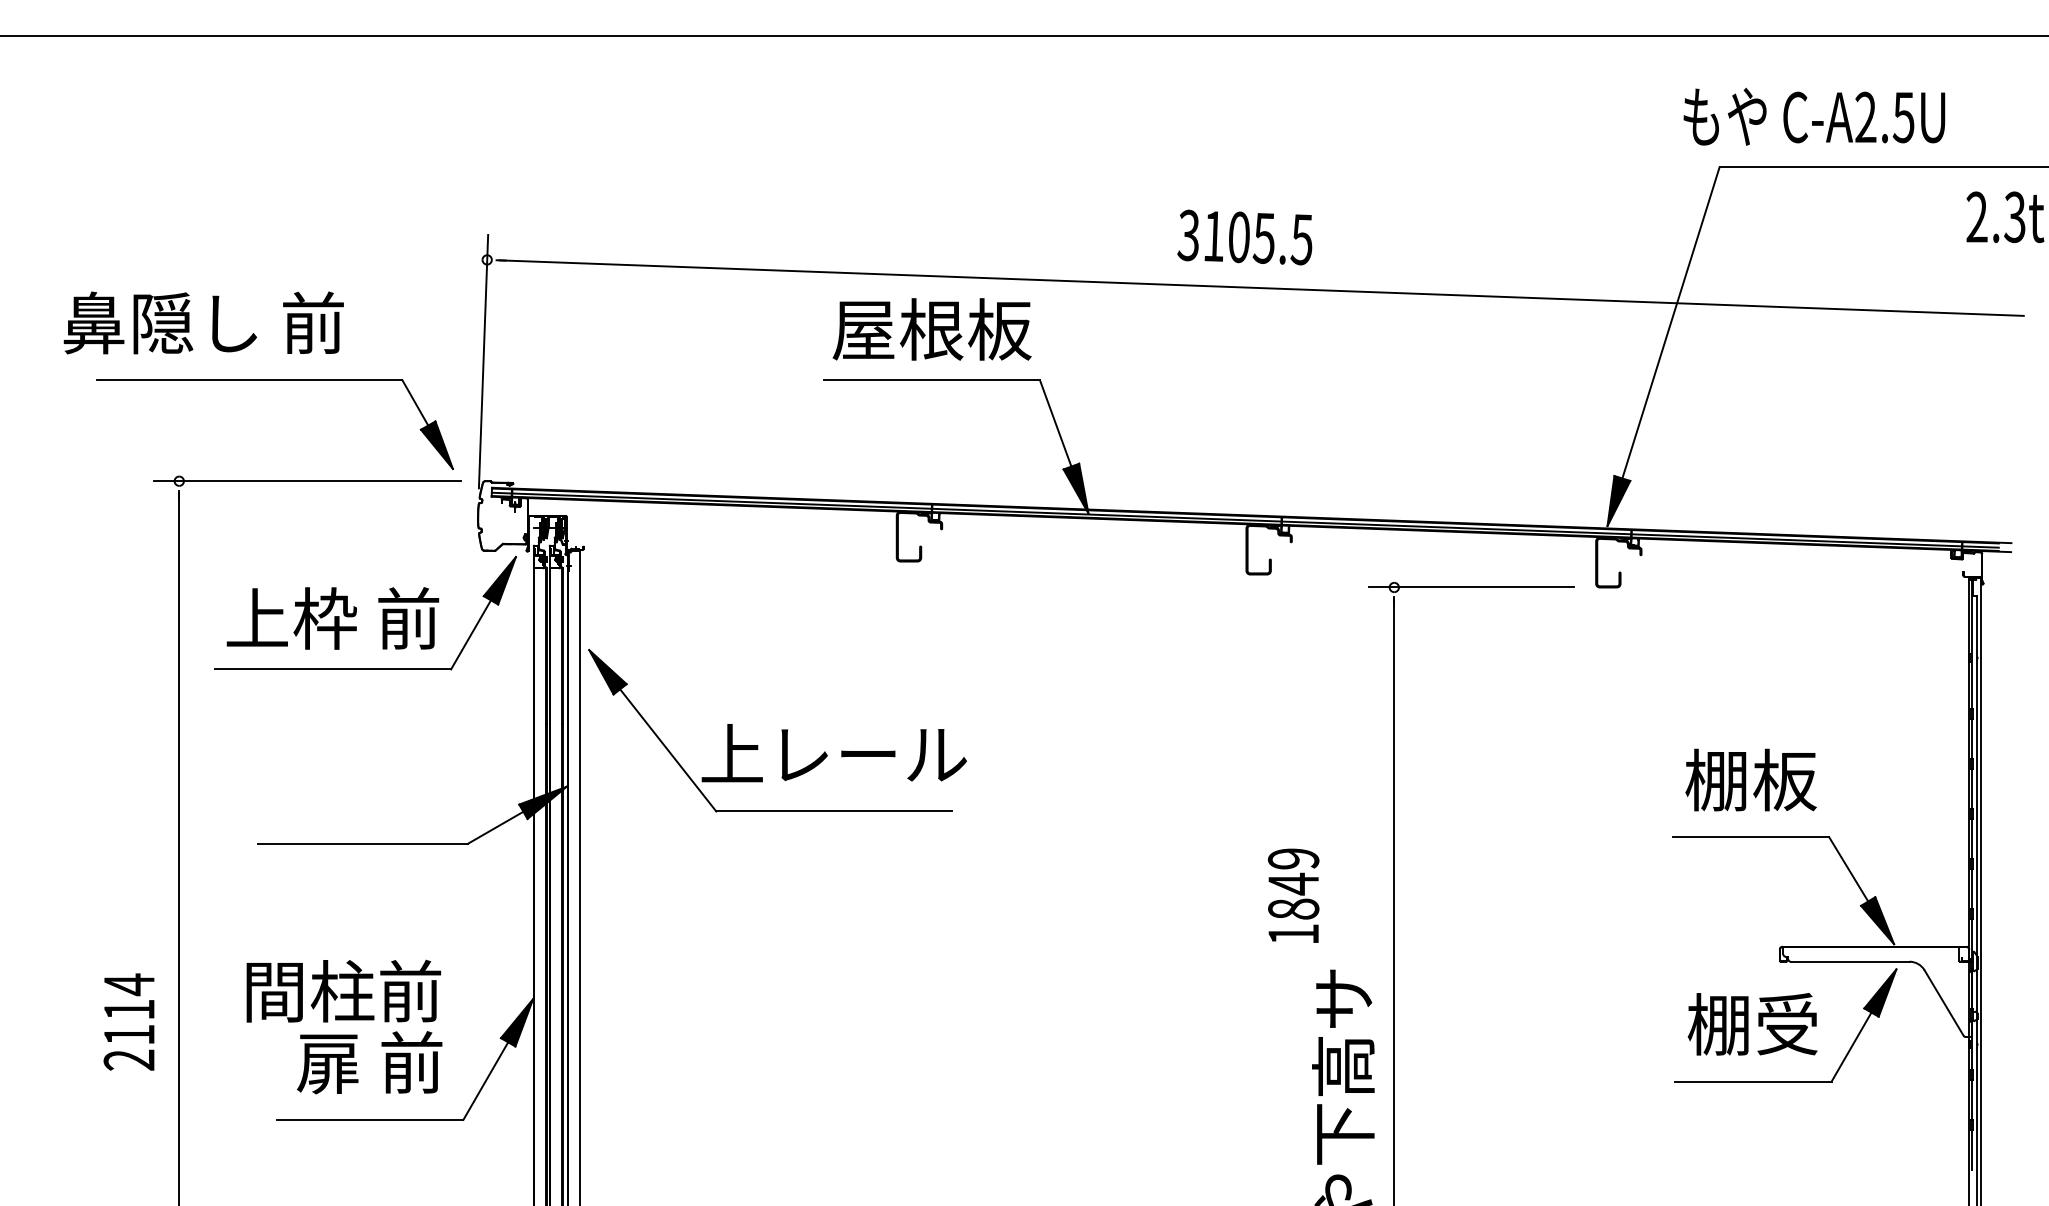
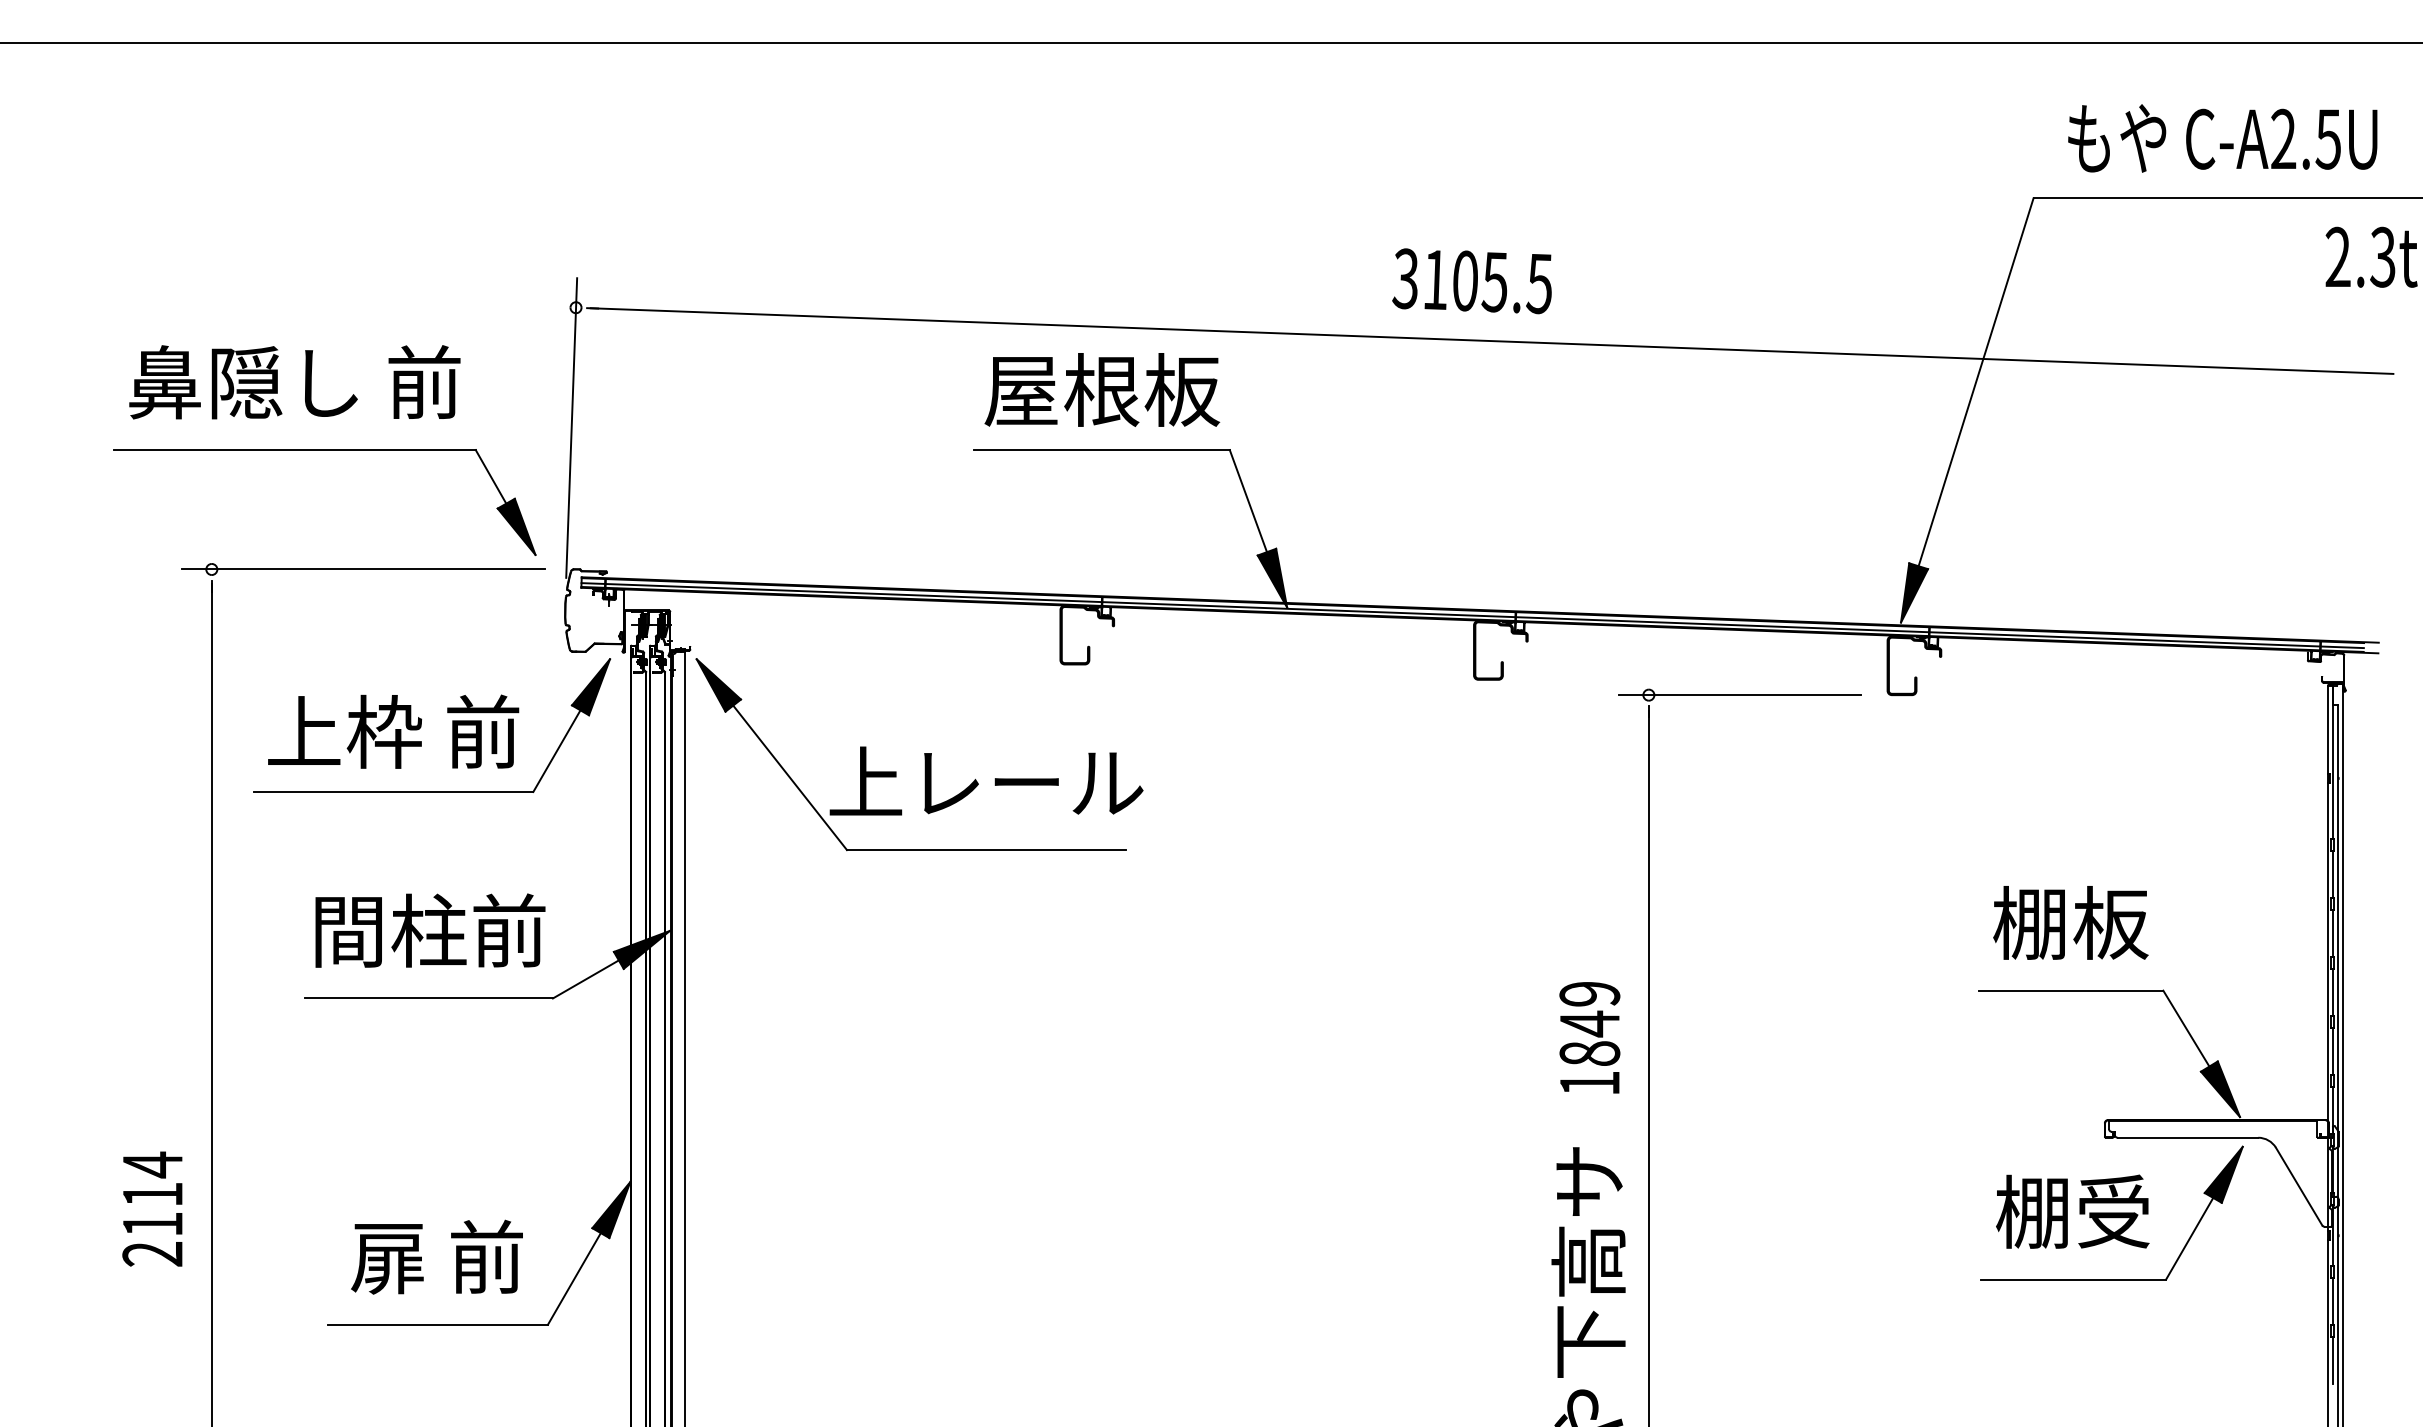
text: (1814, 116) -> (2222, 138), moved
text: (203, 323) -> (294, 382), moved
part: (777, 730) -> (919, 754), moved
text: (1293, 895) -> (1589, 1037), moved
text: (343, 991) -> (430, 930), moved

